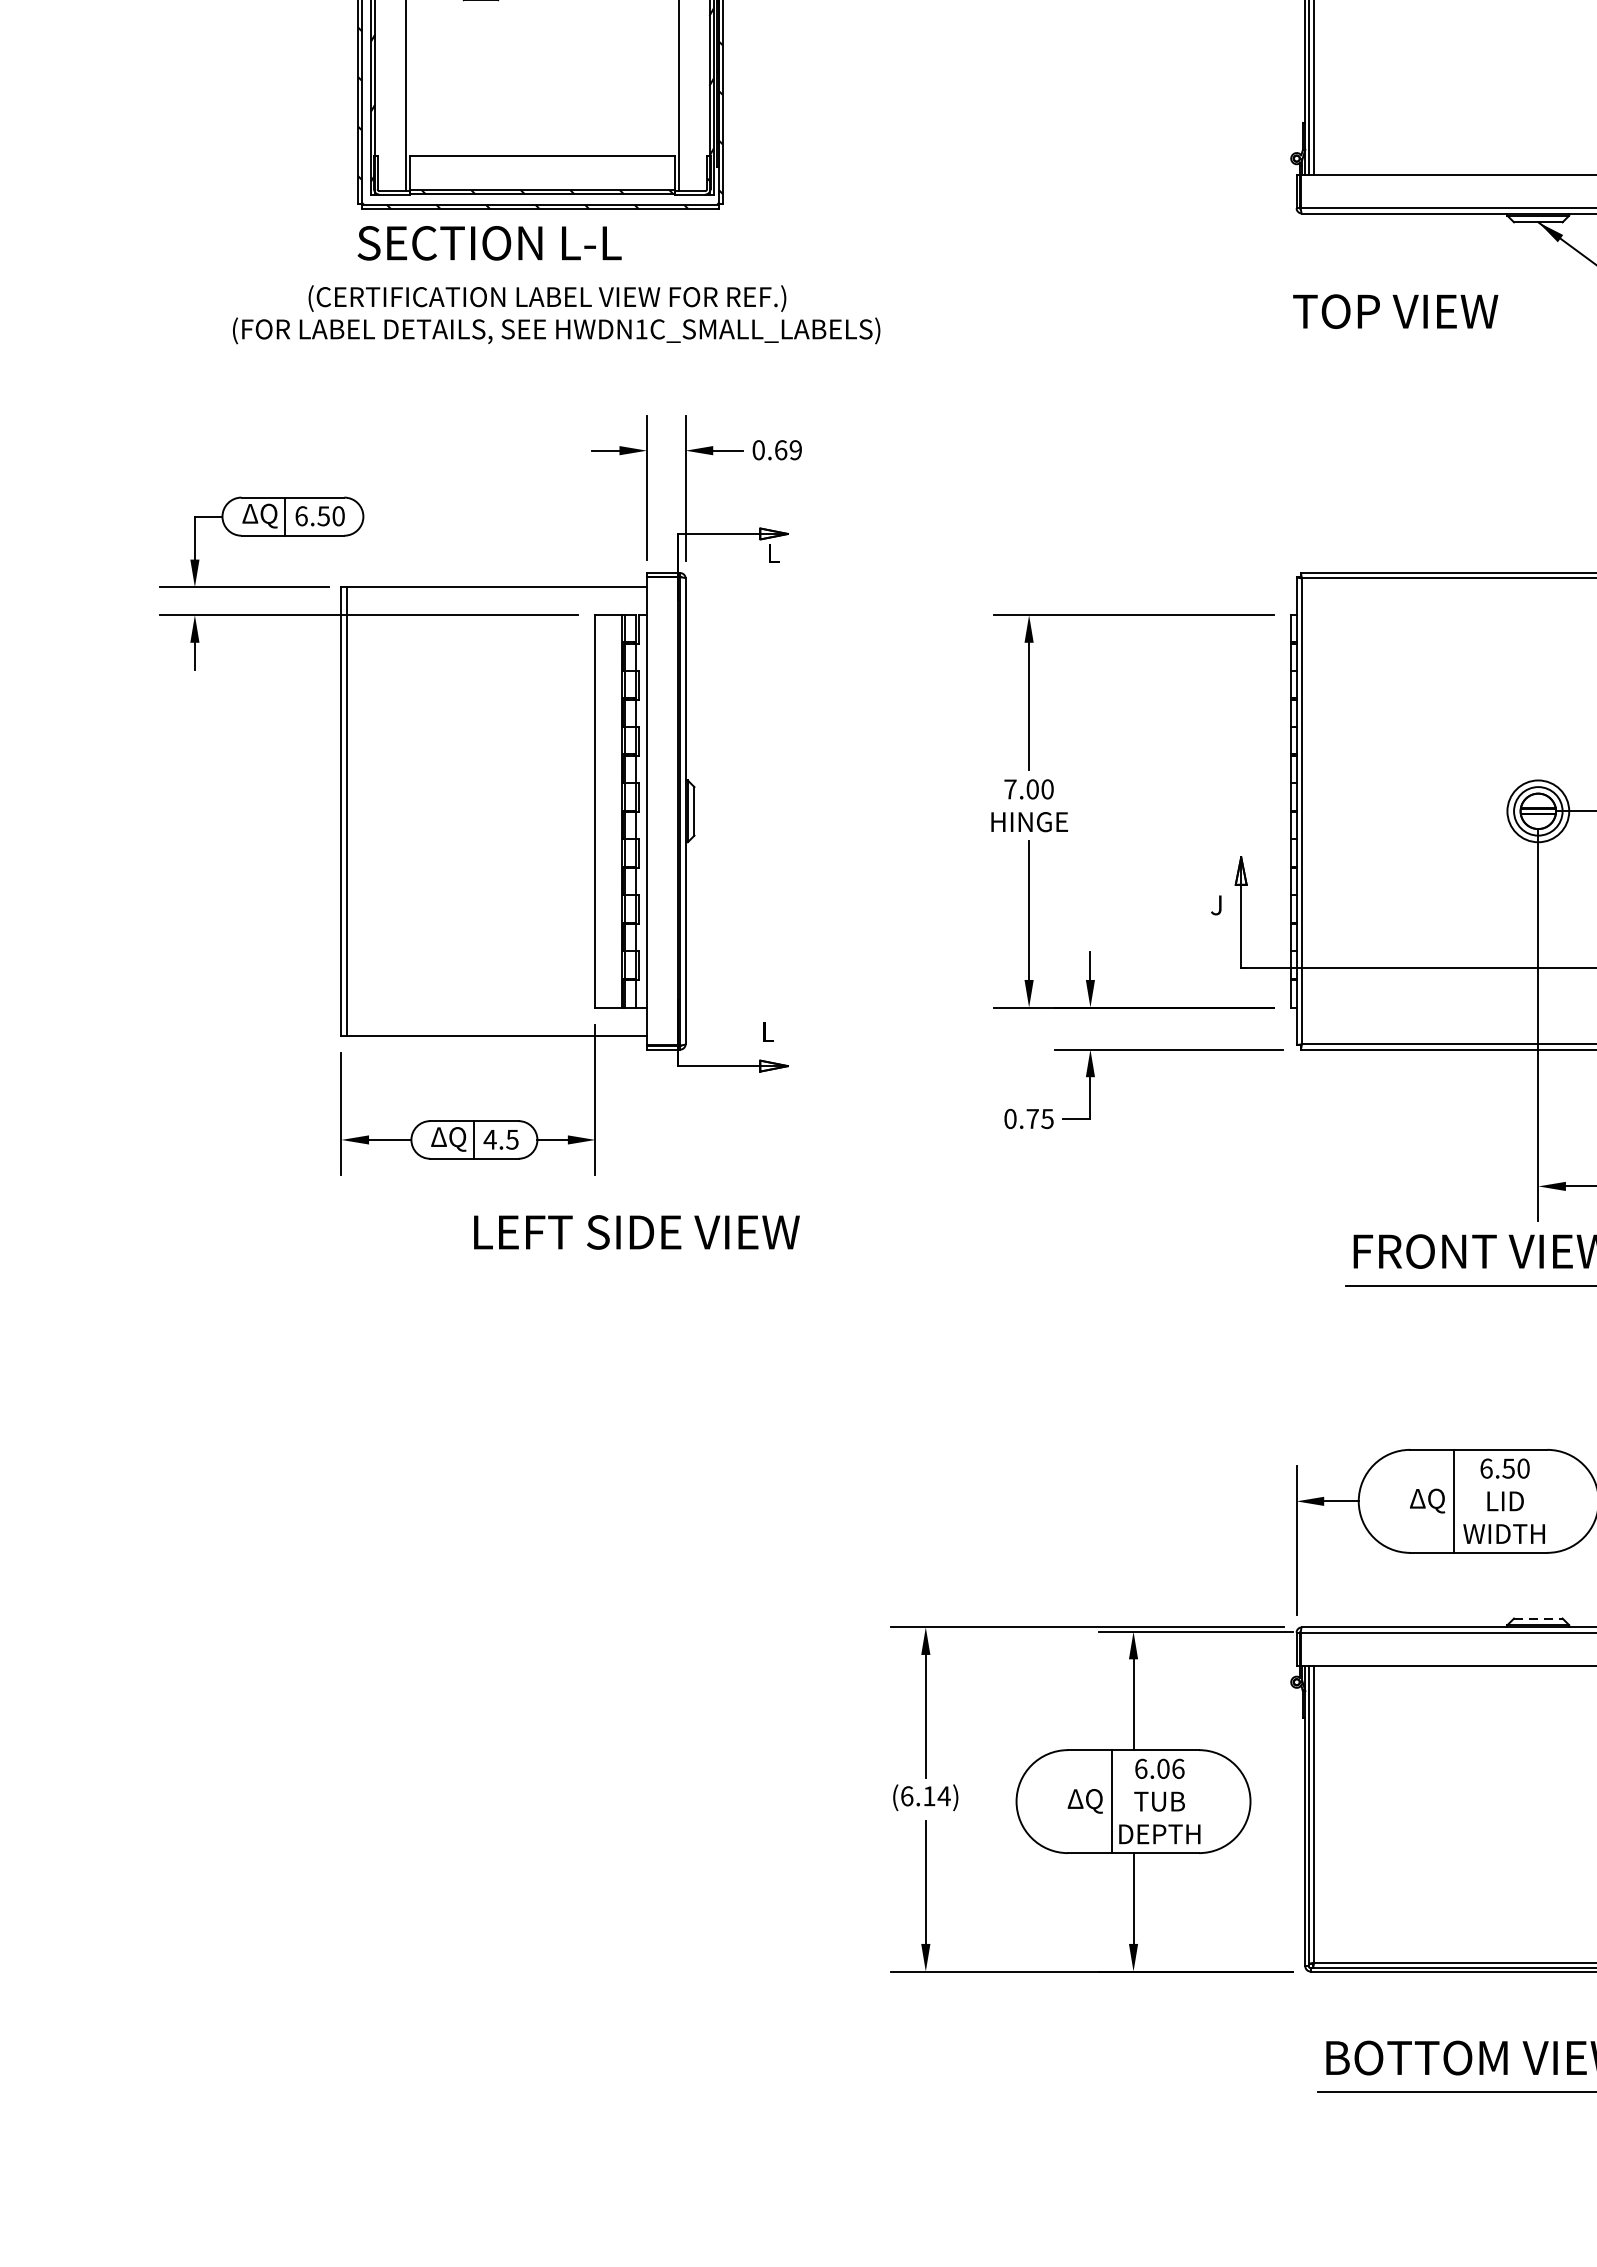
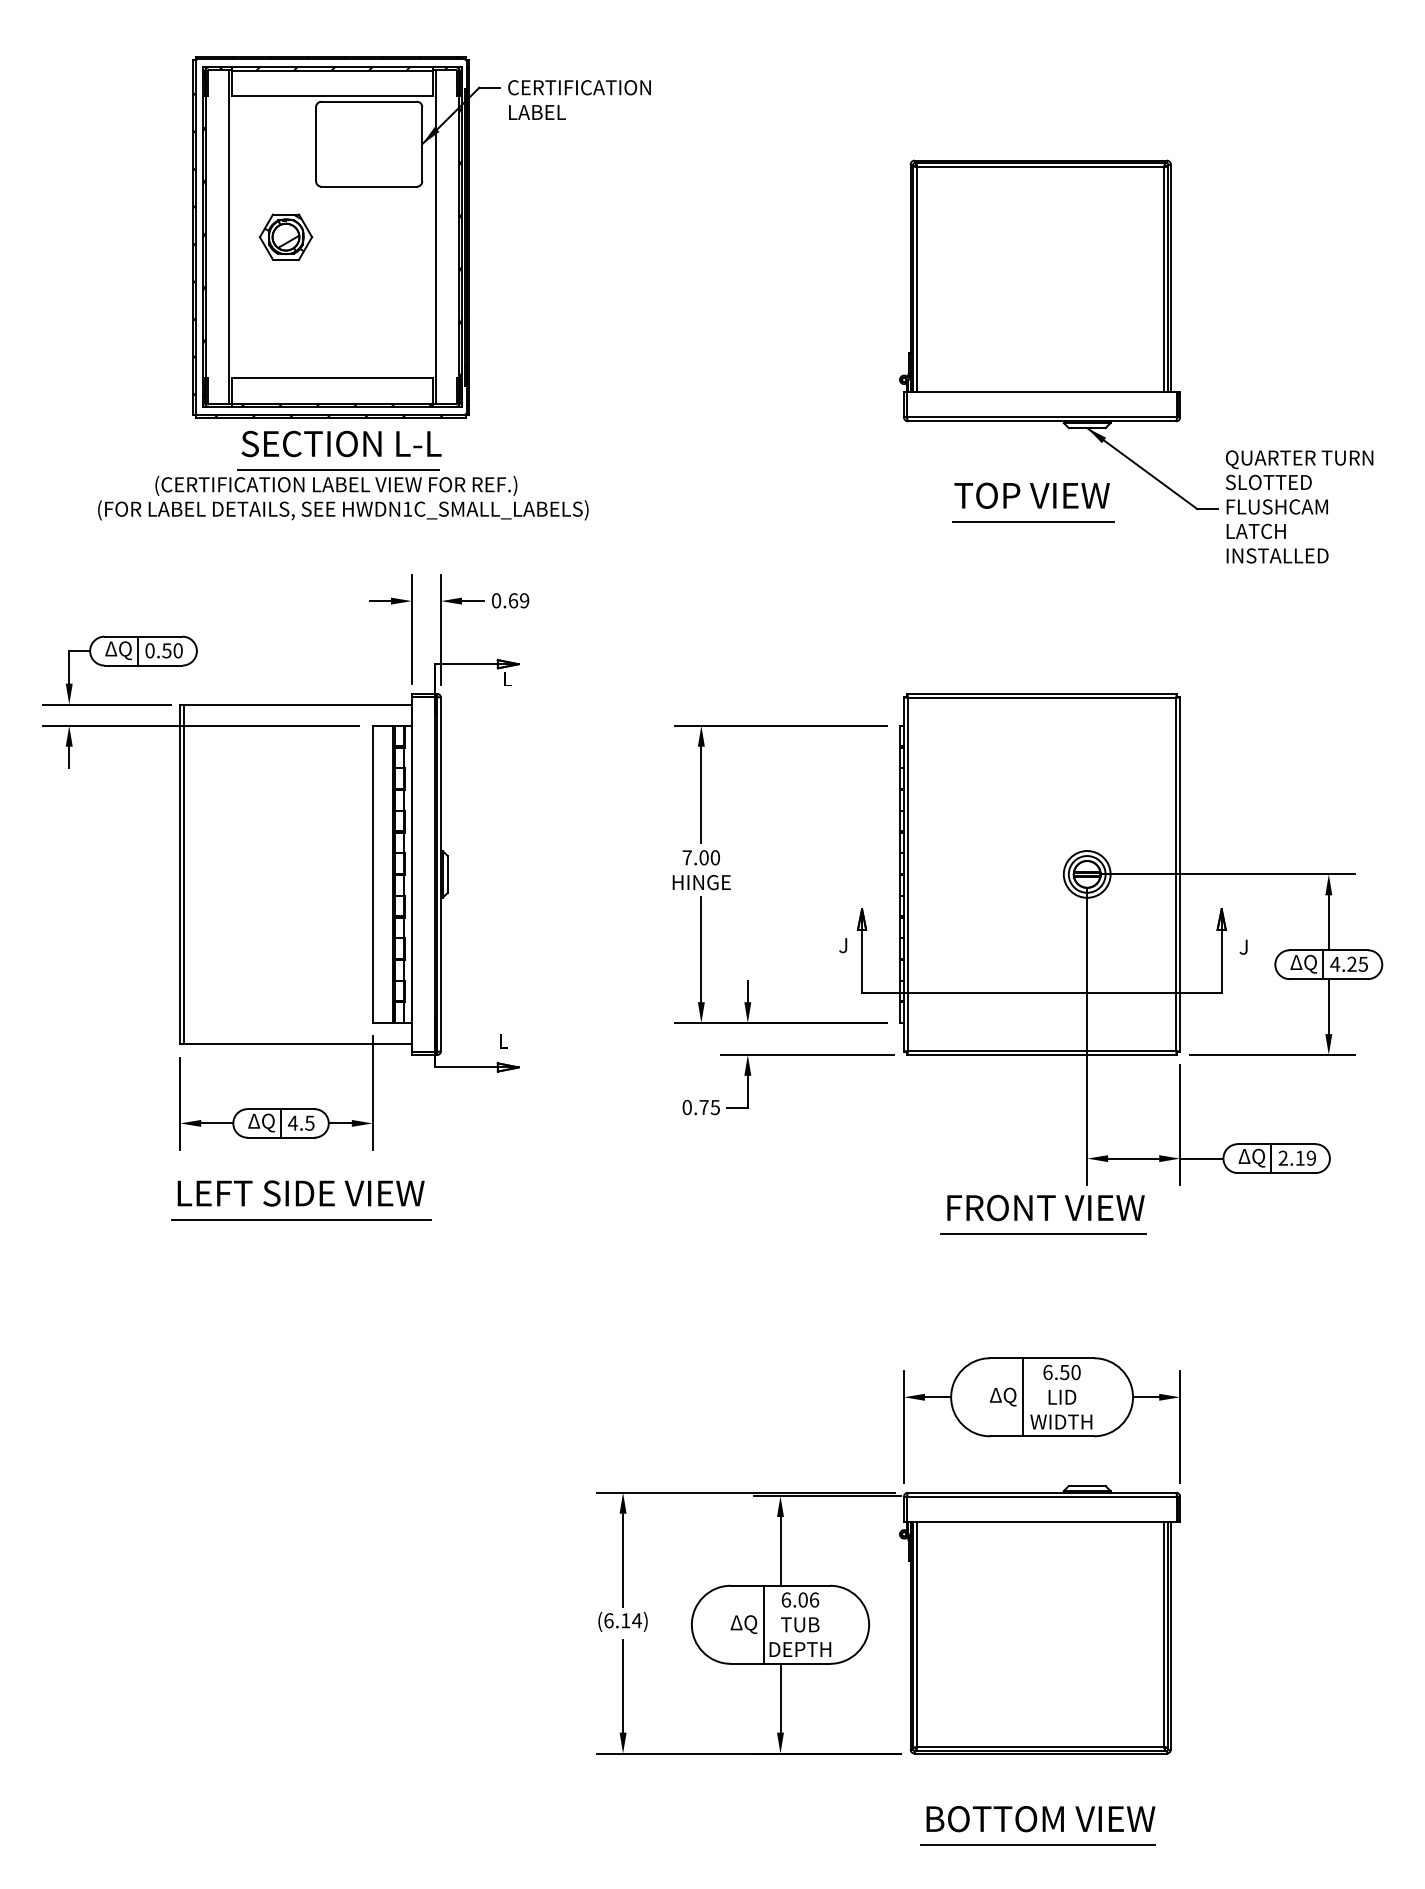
text: (489, 242) -> (341, 443), moved
line: (550, 276) -> (338, 469), added
text: (1394, 311) -> (1031, 495), moved
line: (1467, 345) -> (1033, 521), added
text: (300, 515) -> (149, 650), 6.50 -> 0.50
text: (636, 1232) -> (300, 1193), moved
line: (500, 1266) -> (300, 1219), added
line: (1538, 1619) -> (1087, 1486), dashed -> solid

